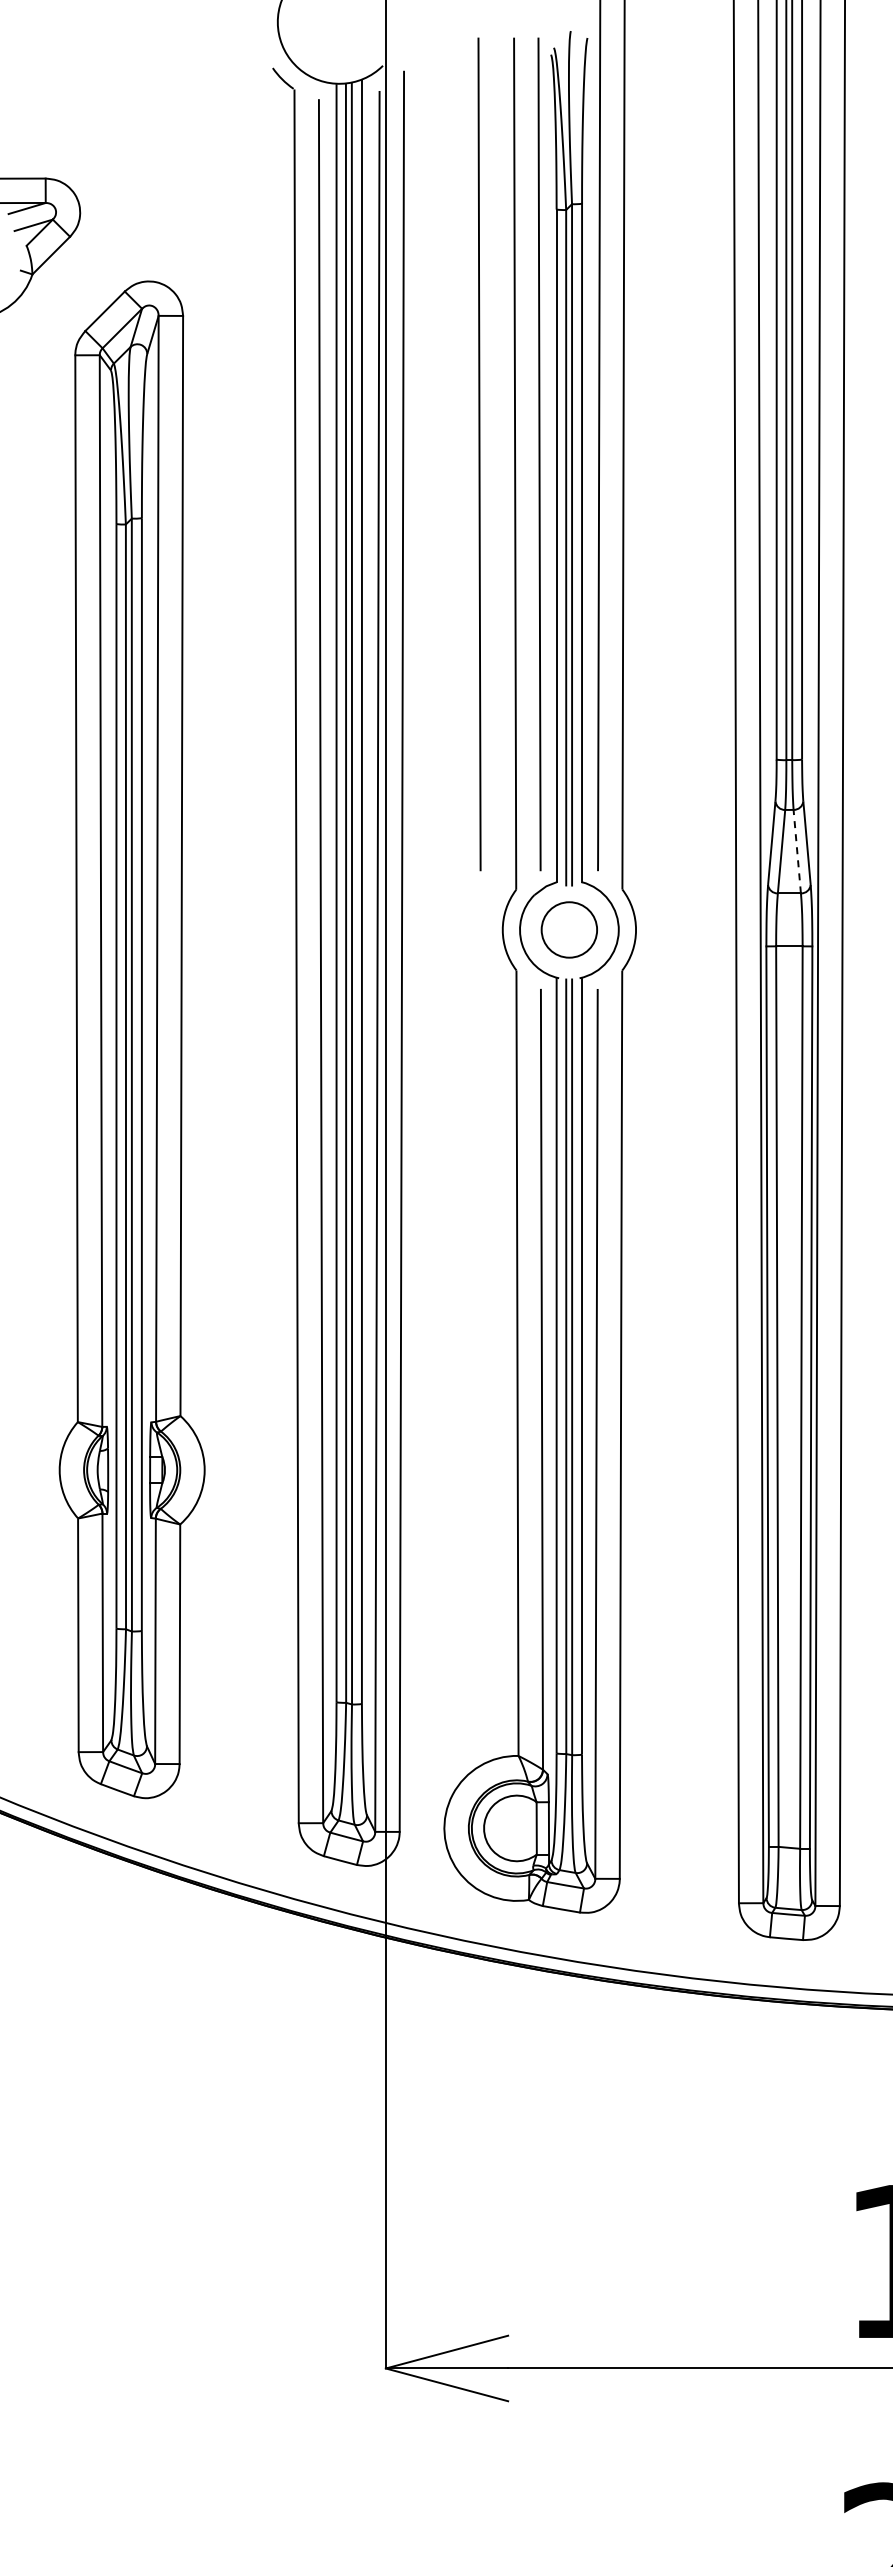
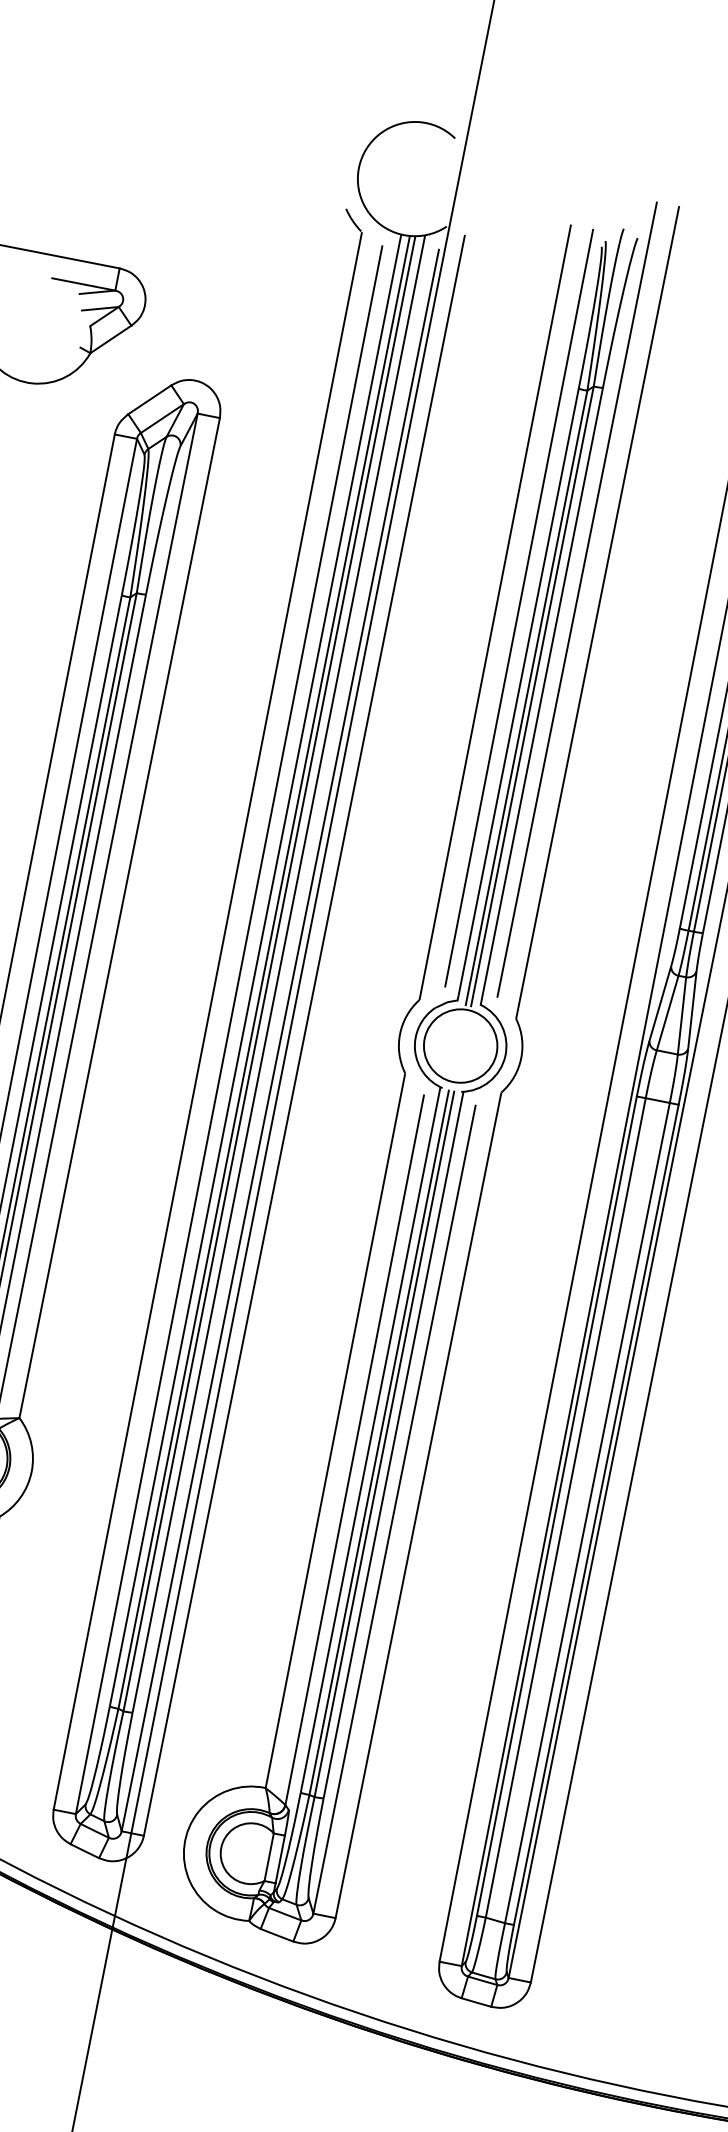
line: (479, 454) -> (464, 597), removed
line: (797, 851) -> (682, 1015), dashed -> solid
circle: (569, 929) -> (460, 1045), size x1.43

